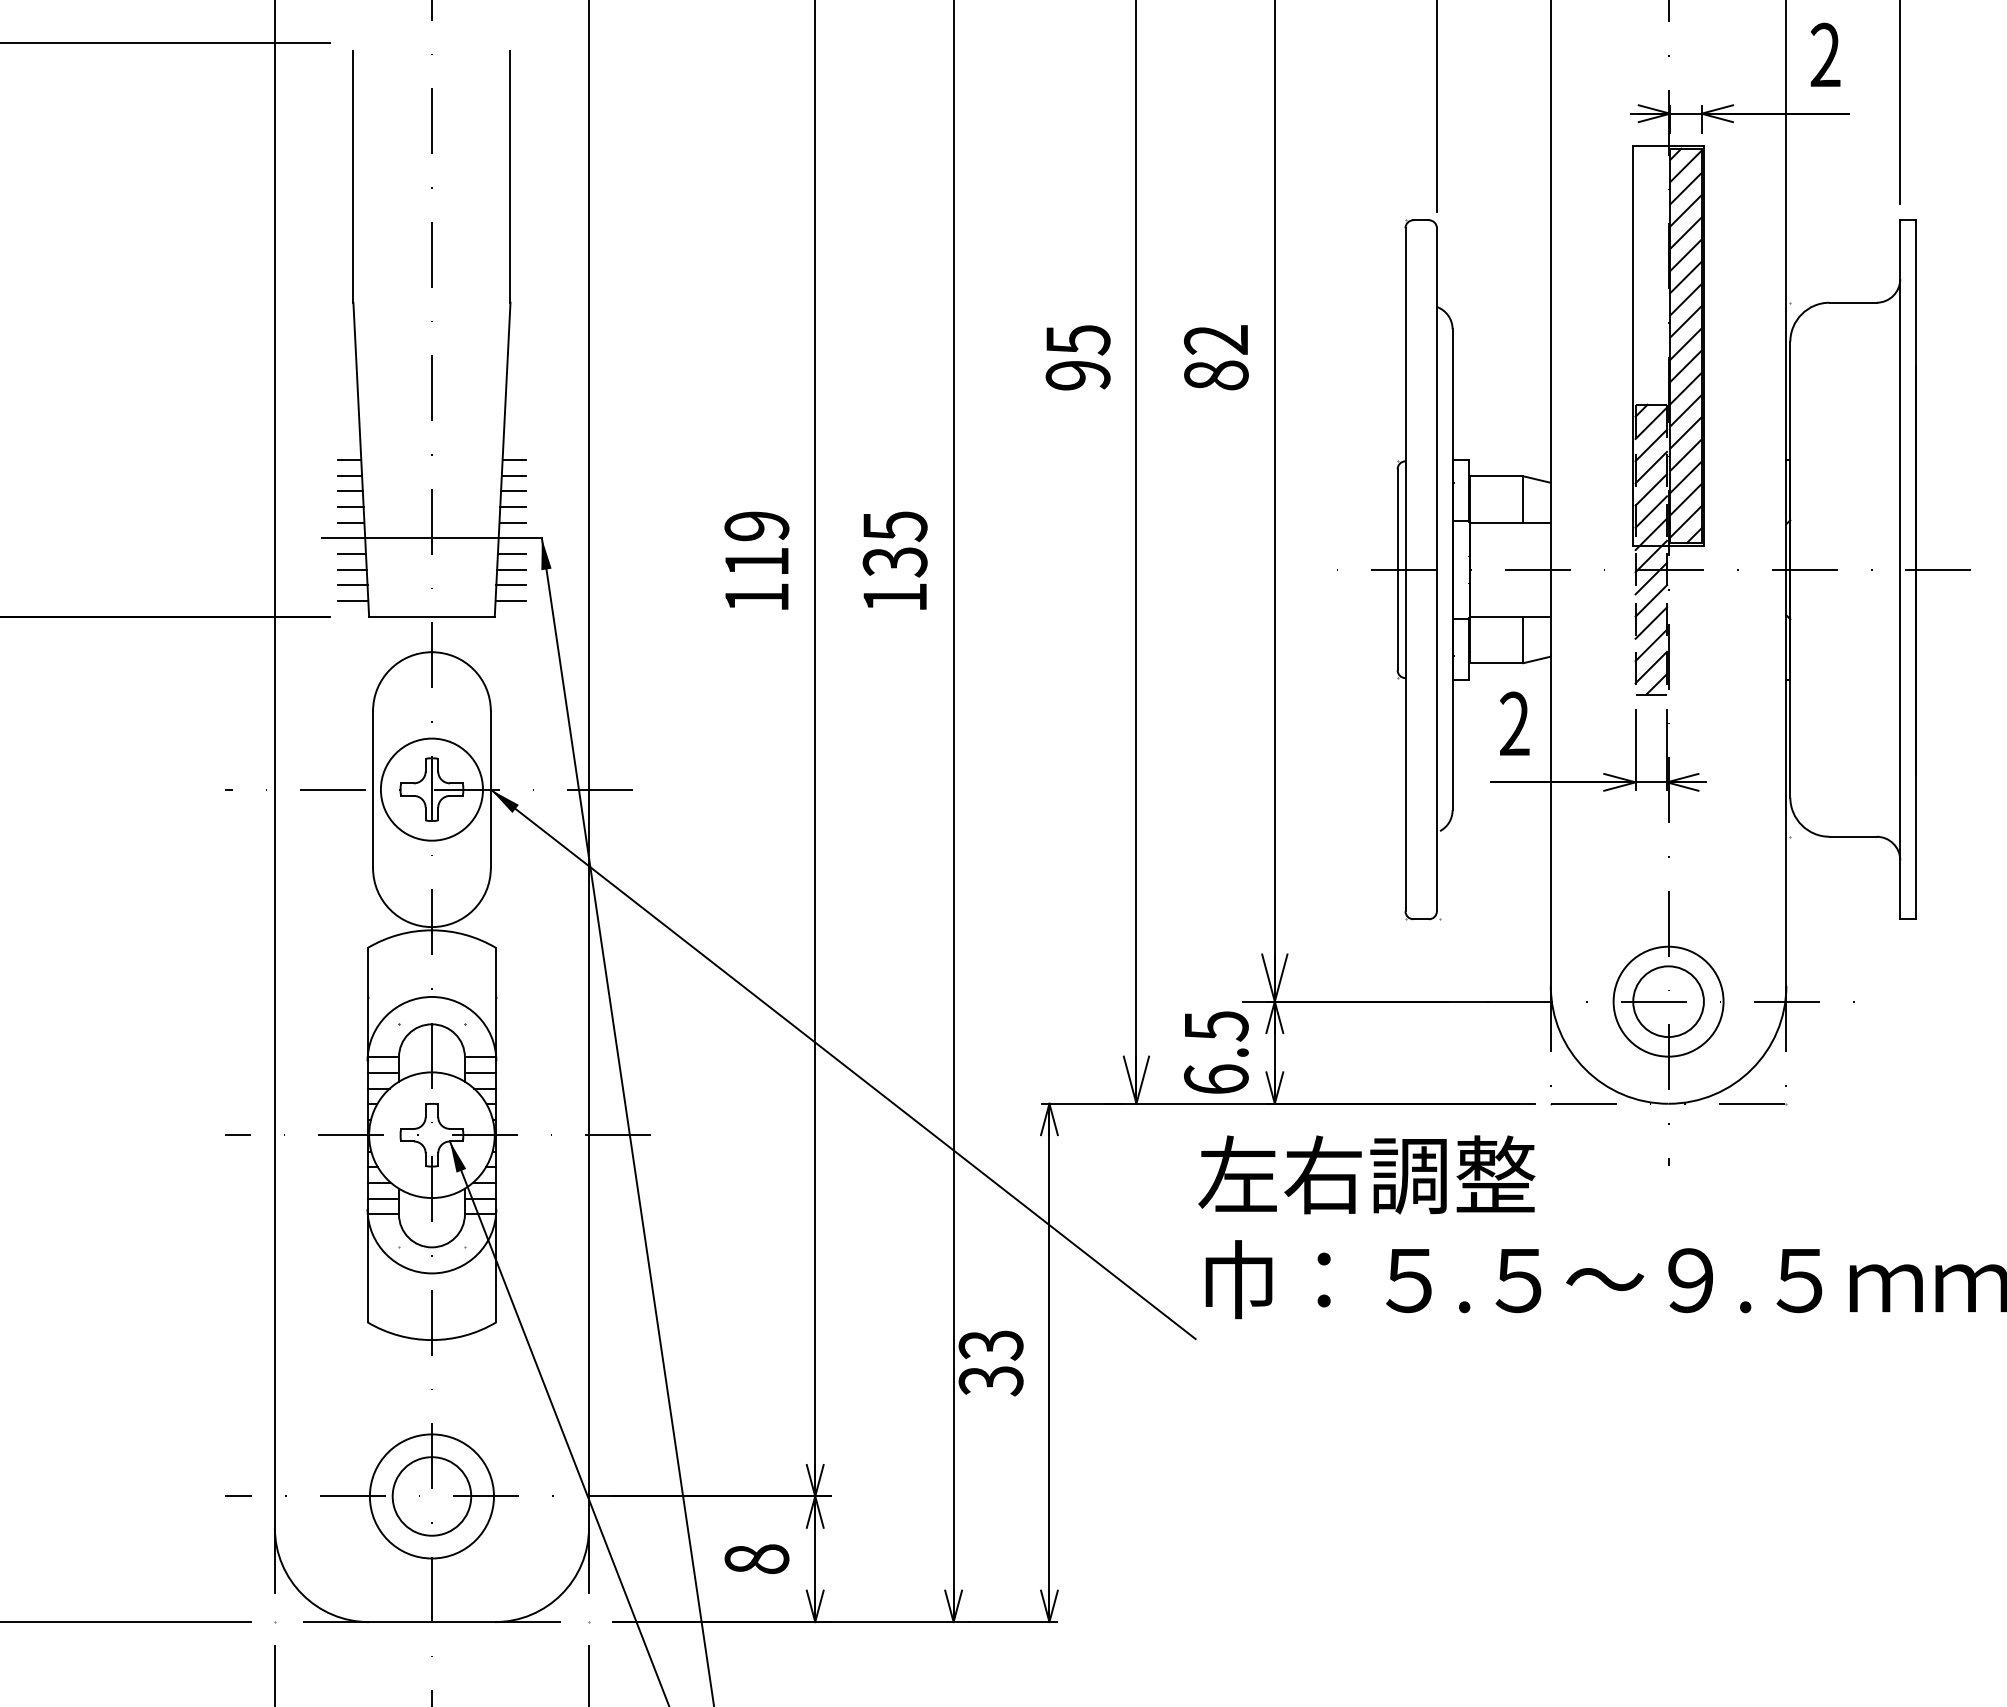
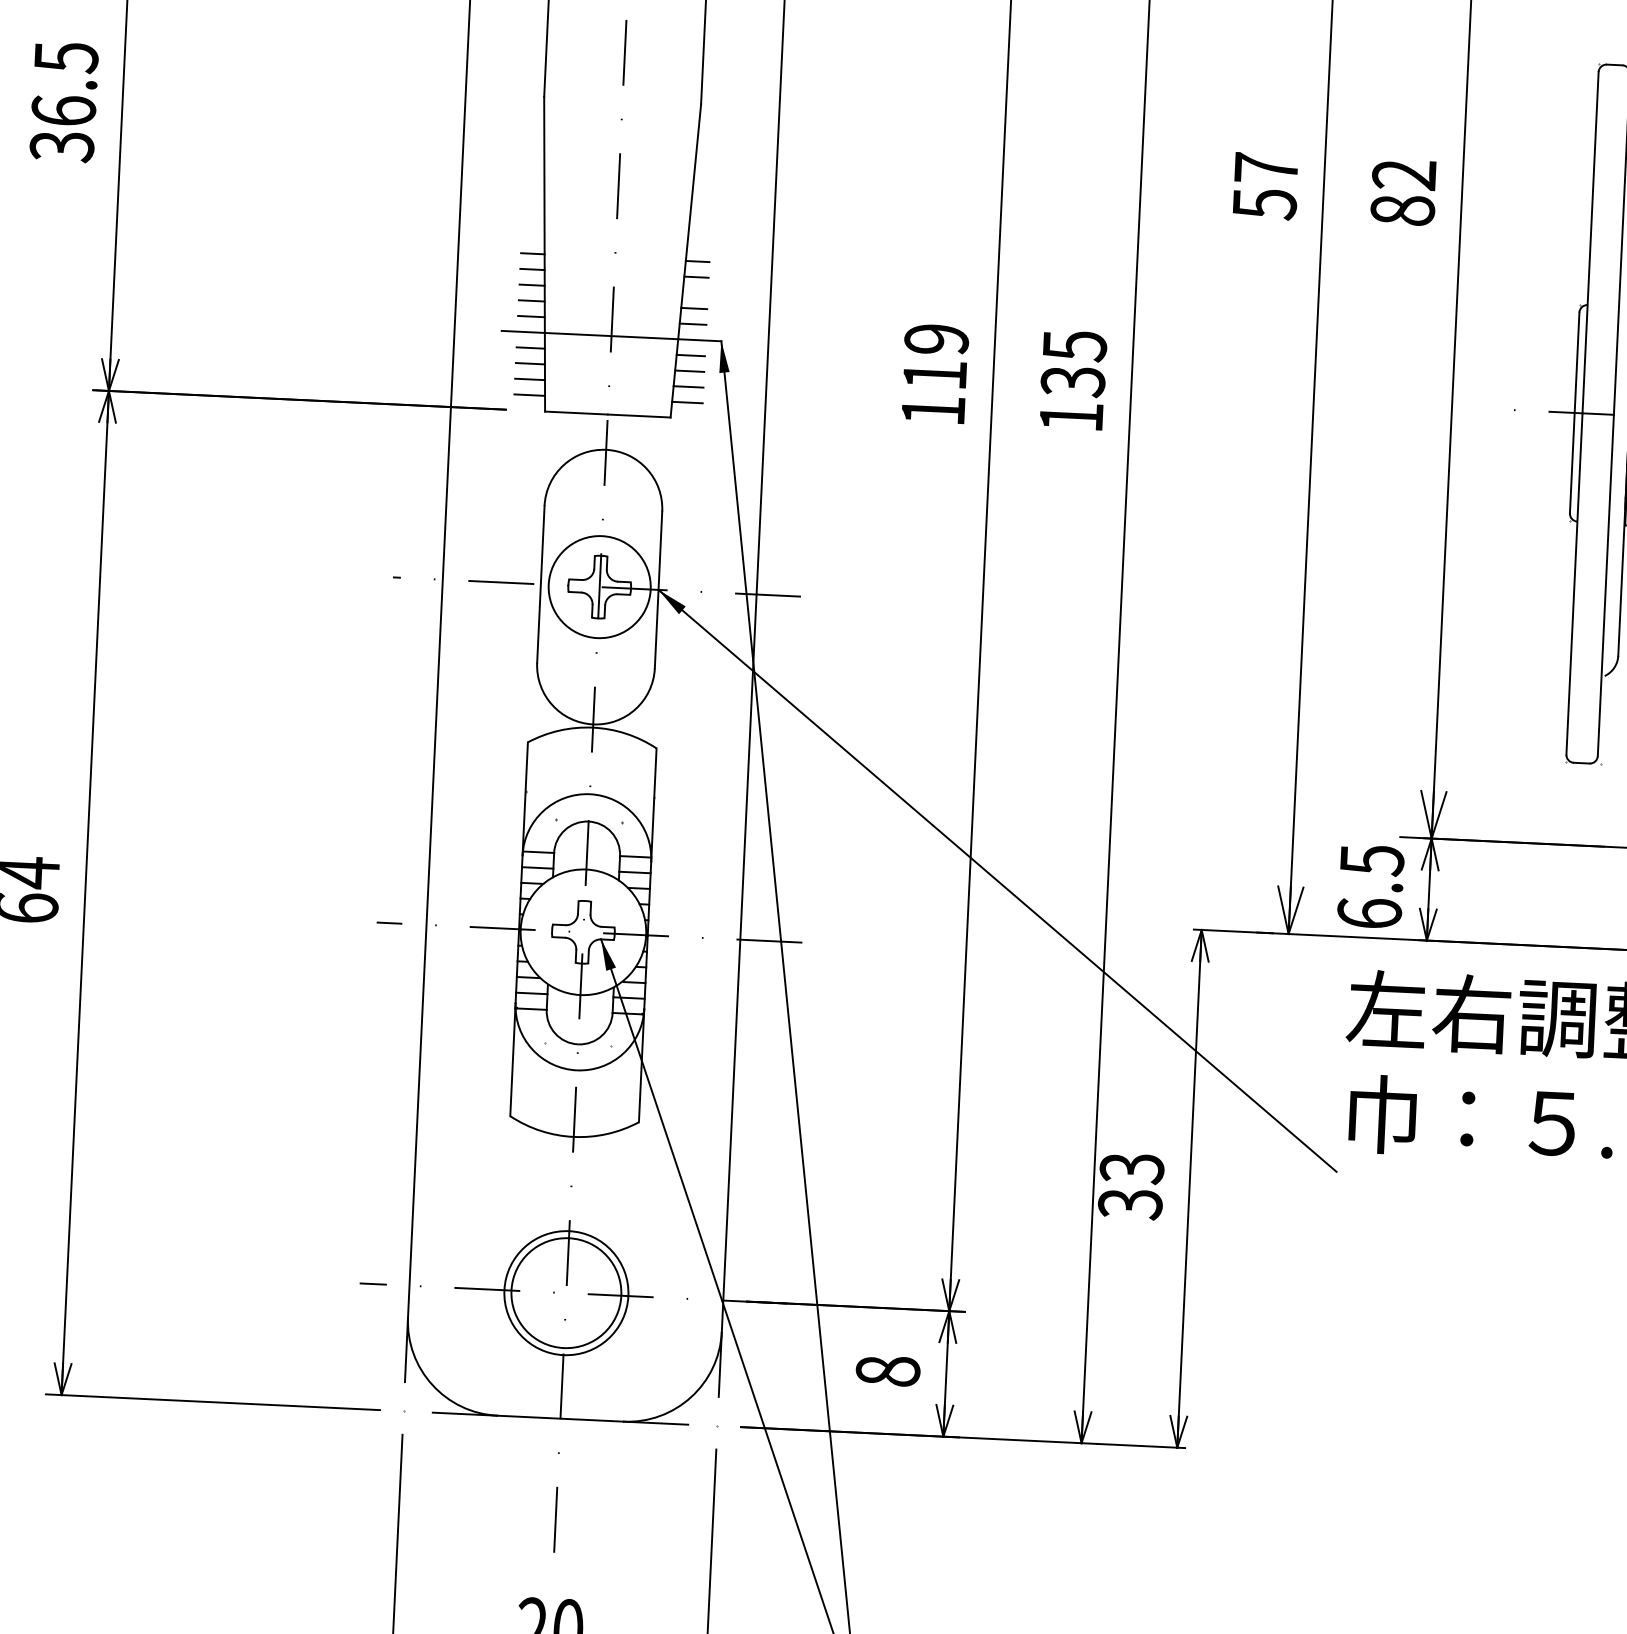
text: (1077, 358) -> (1264, 186), 95 -> 57
line: (513, 491) -> (695, 293), removed
circle: (431, 1496) -> (565, 1293), size x1.4

